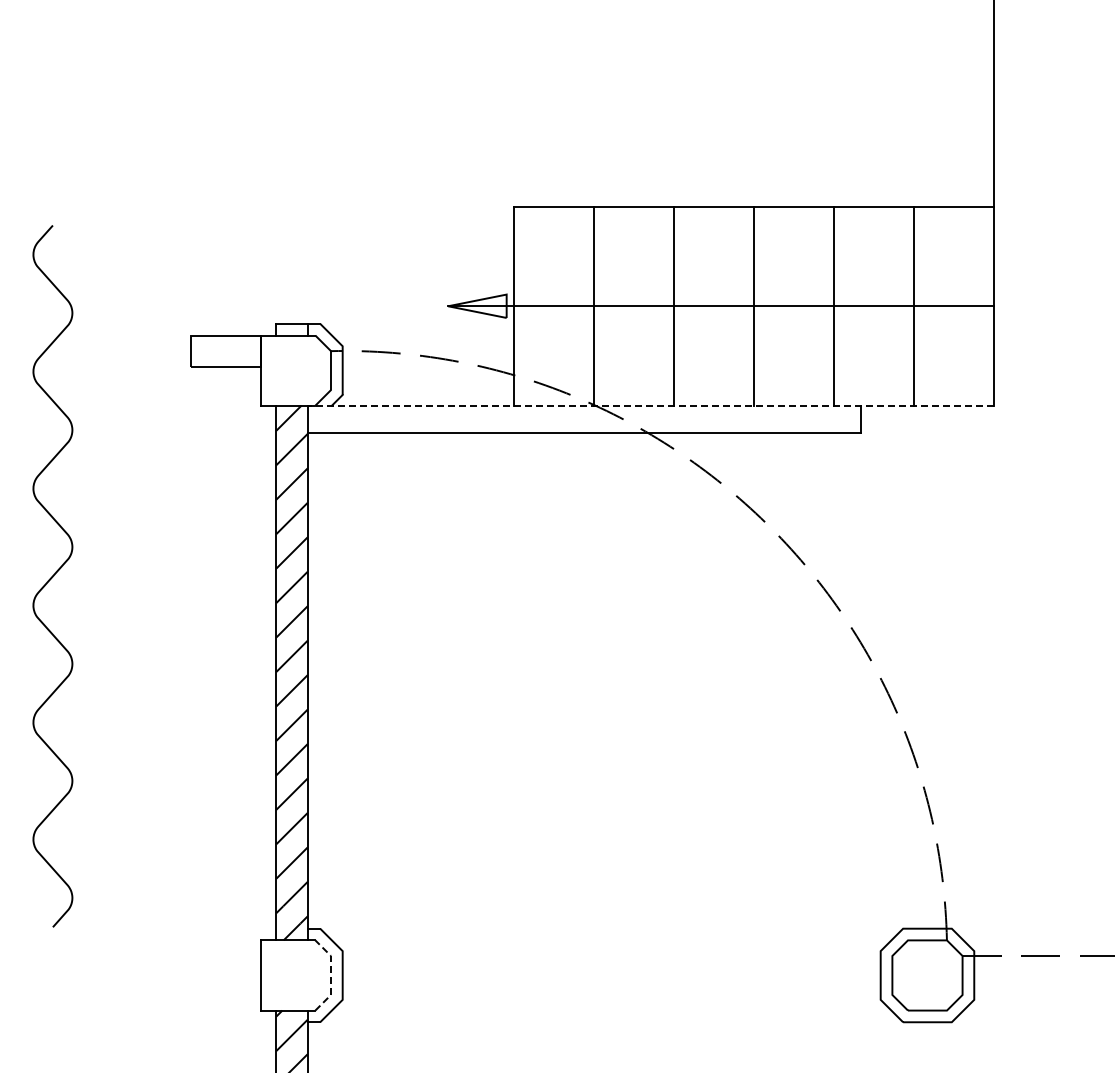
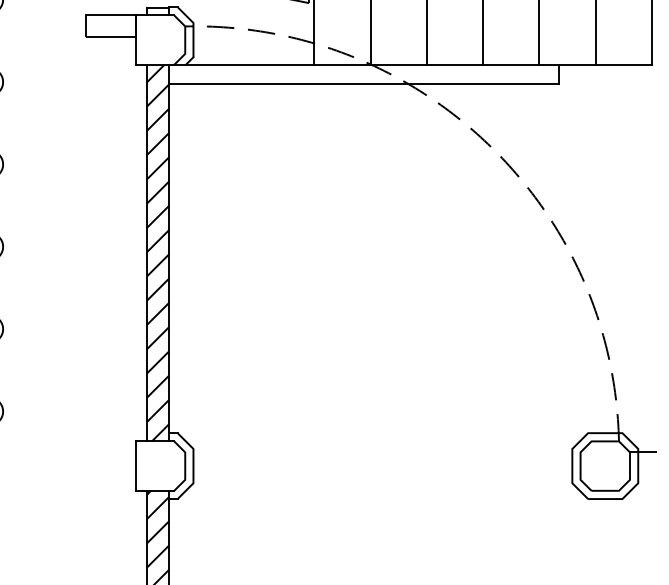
line: (650, 405) -> (410, 64), dashed -> solid
line: (330, 974) -> (184, 465), dashed -> solid

